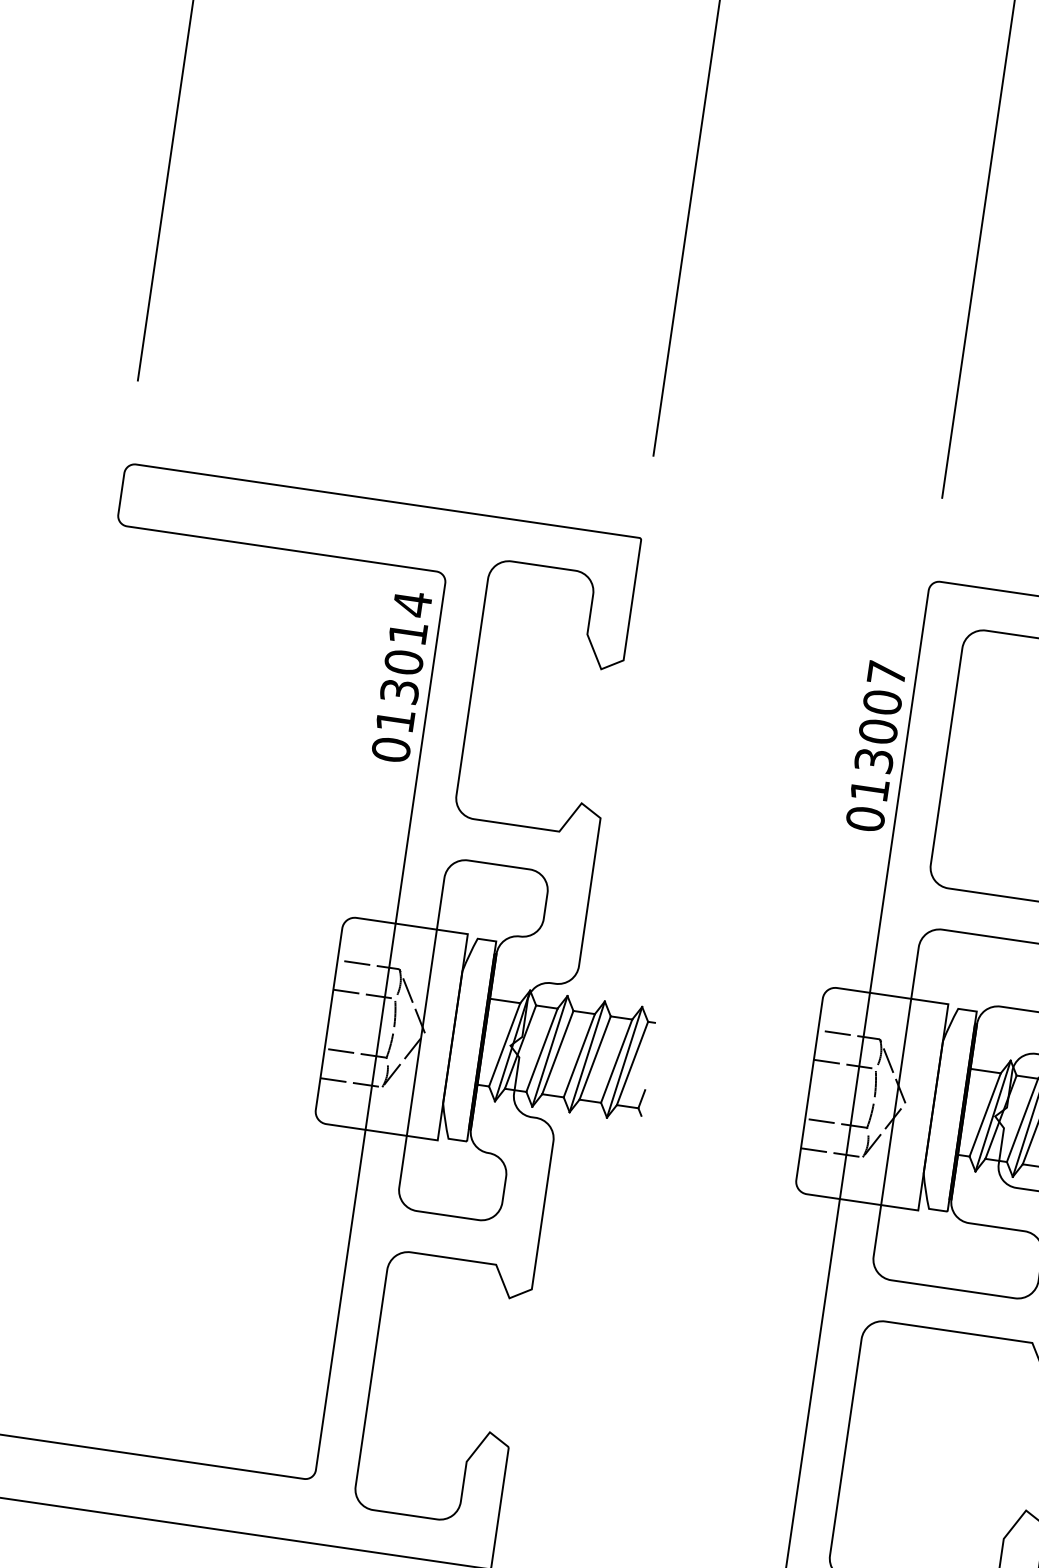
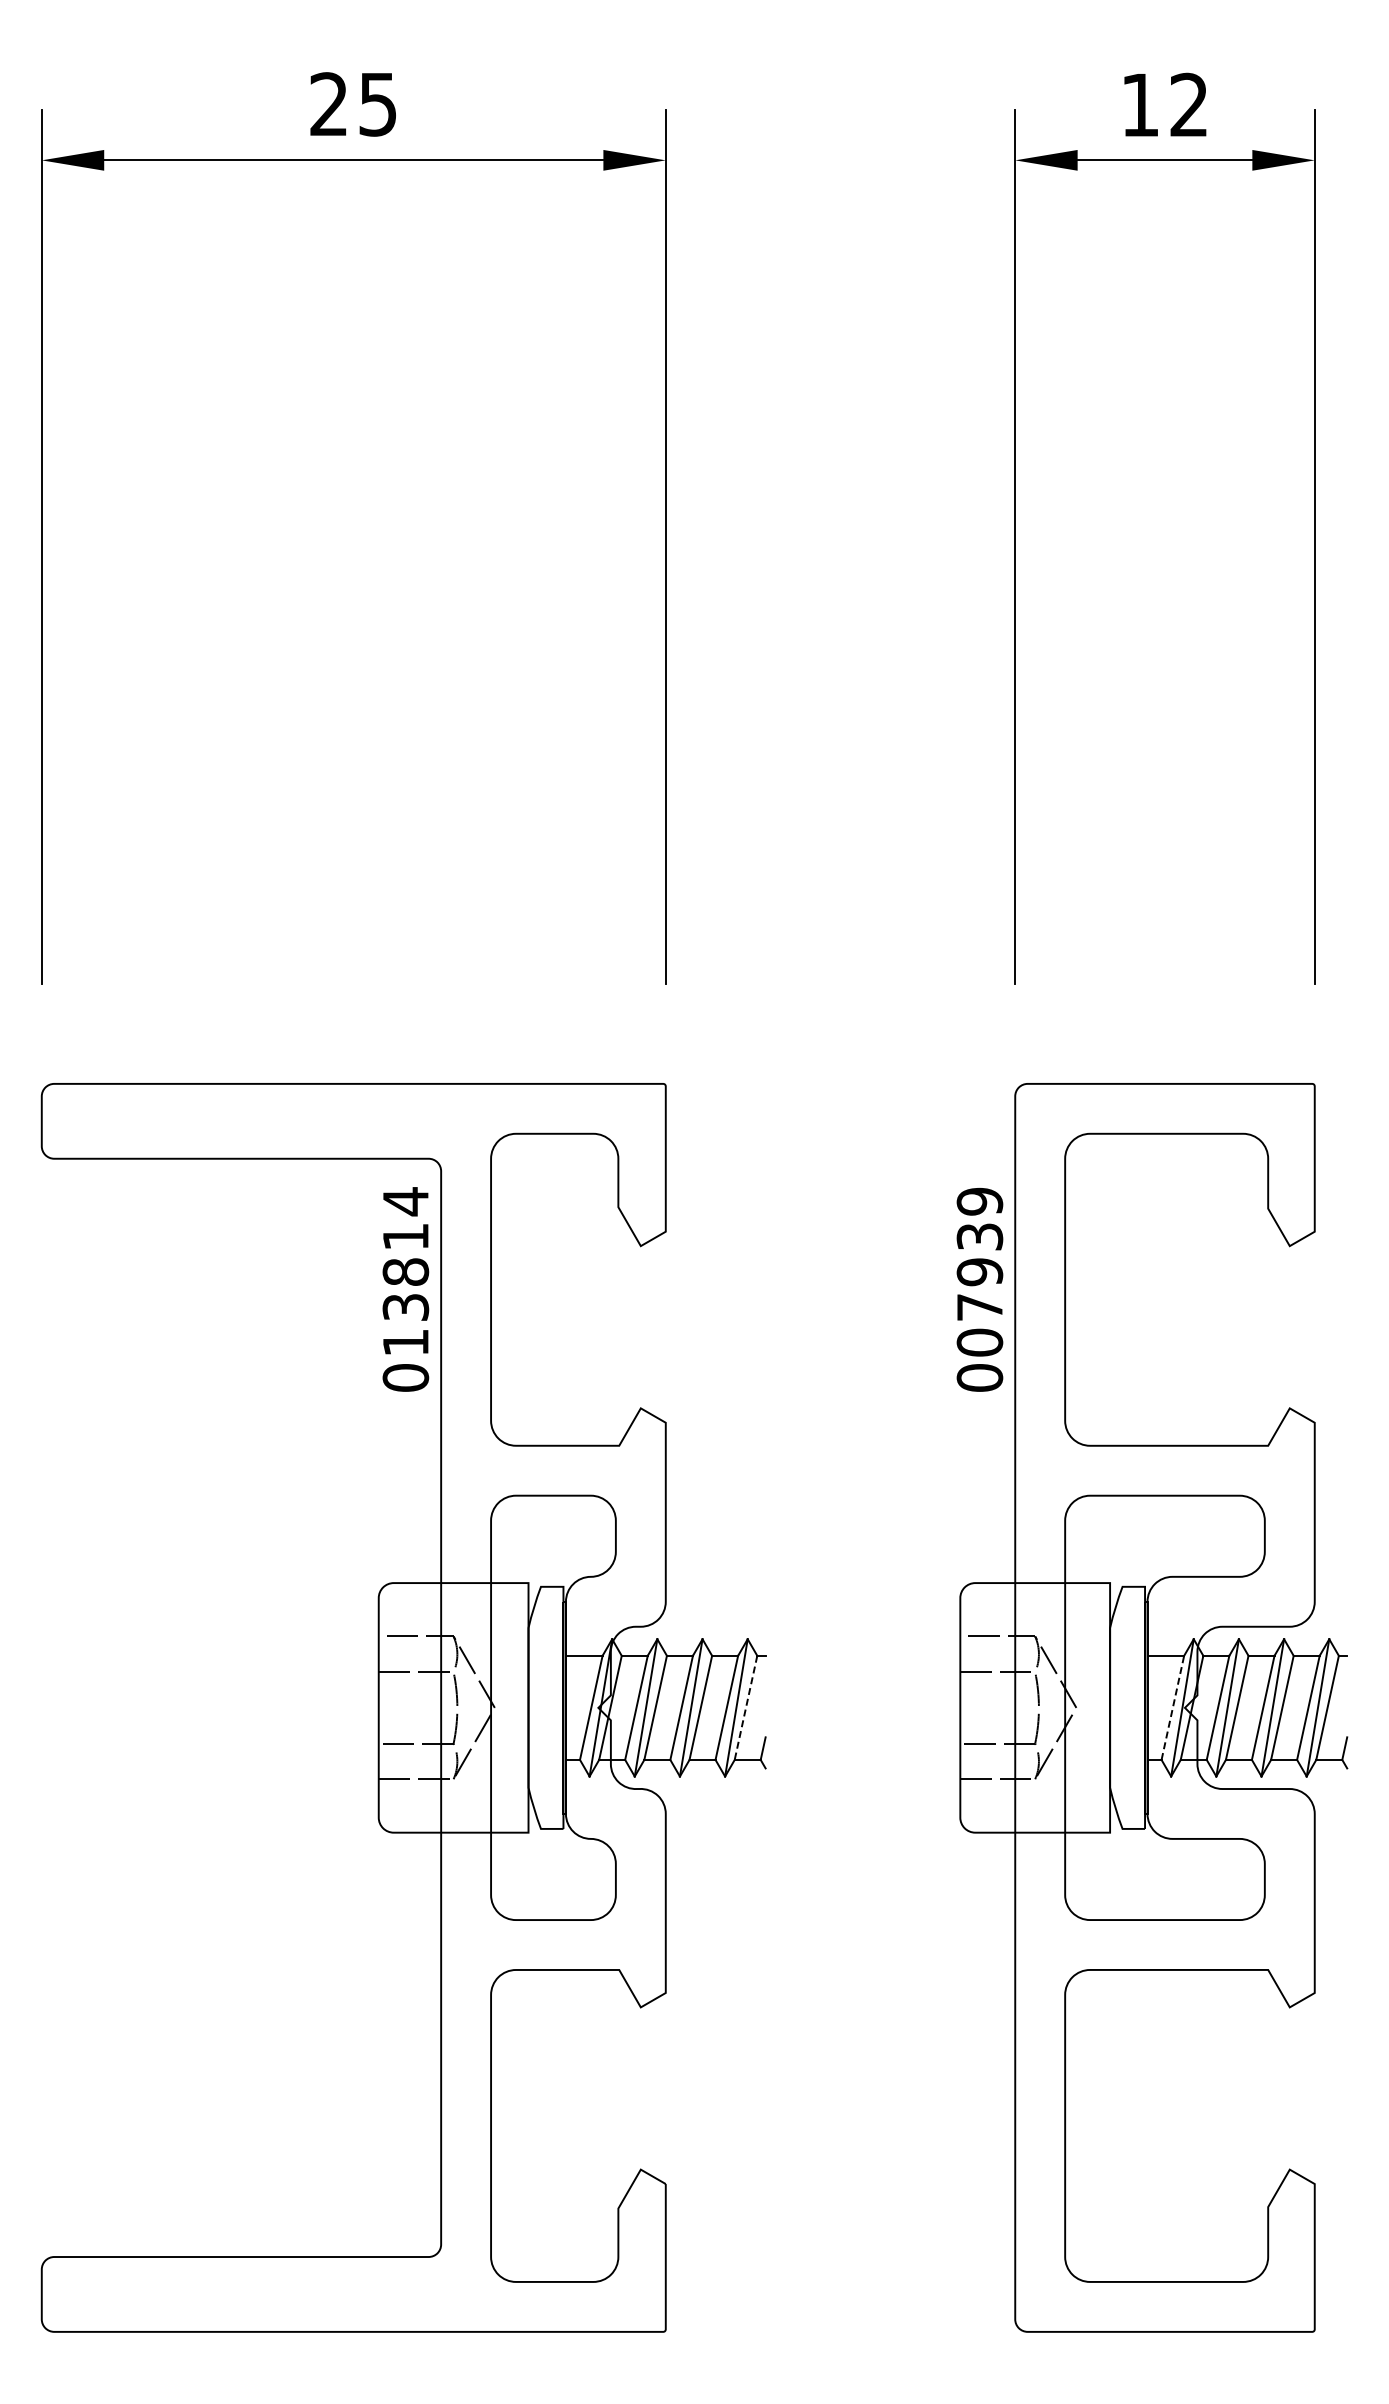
text: (403, 661) -> (405, 1271), 013014 -> 013814
text: (878, 731) -> (979, 1271), 013007 -> 007939
line: (632, 1063) -> (745, 1708), solid -> dashed
line: (984, 1114) -> (1172, 1707), solid -> dashed

